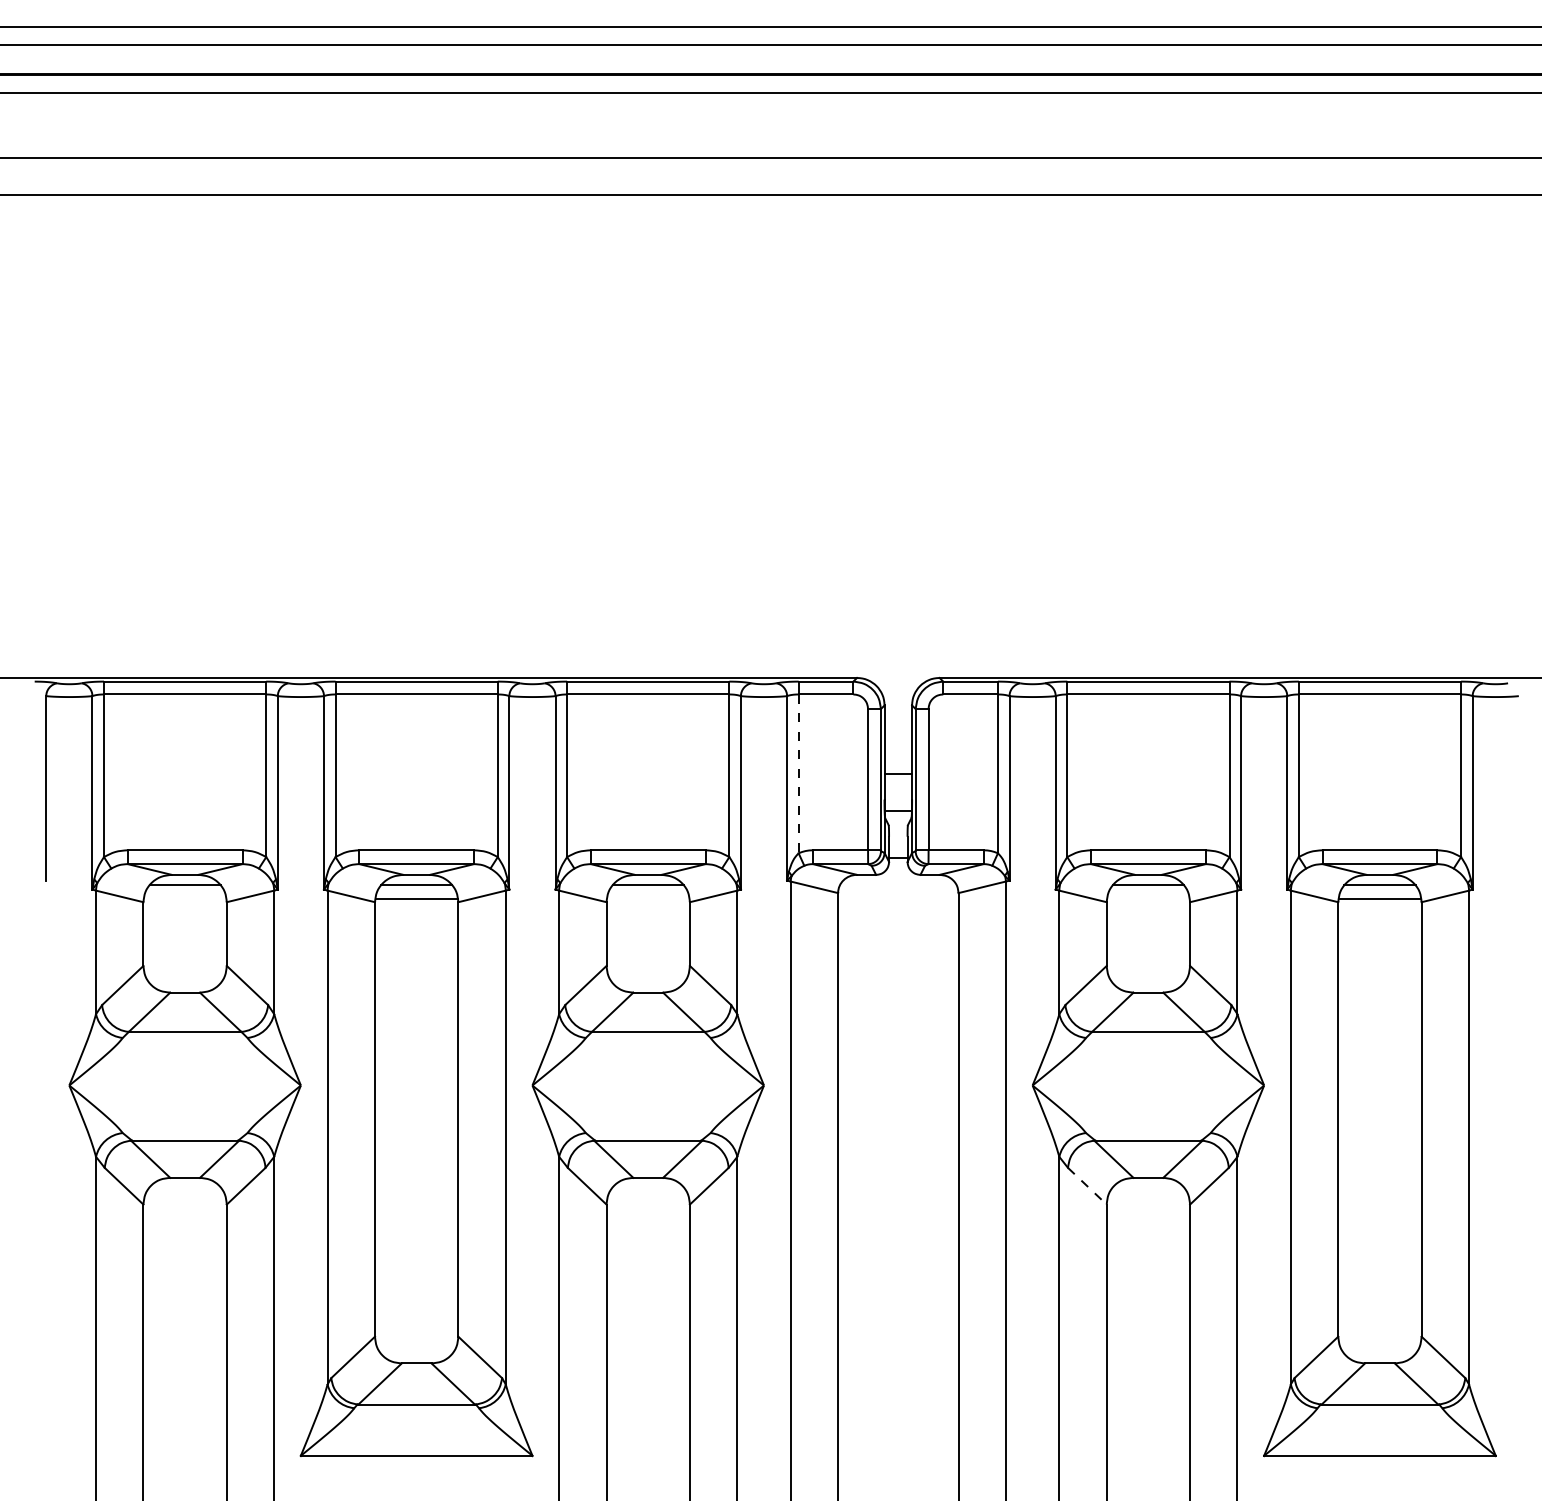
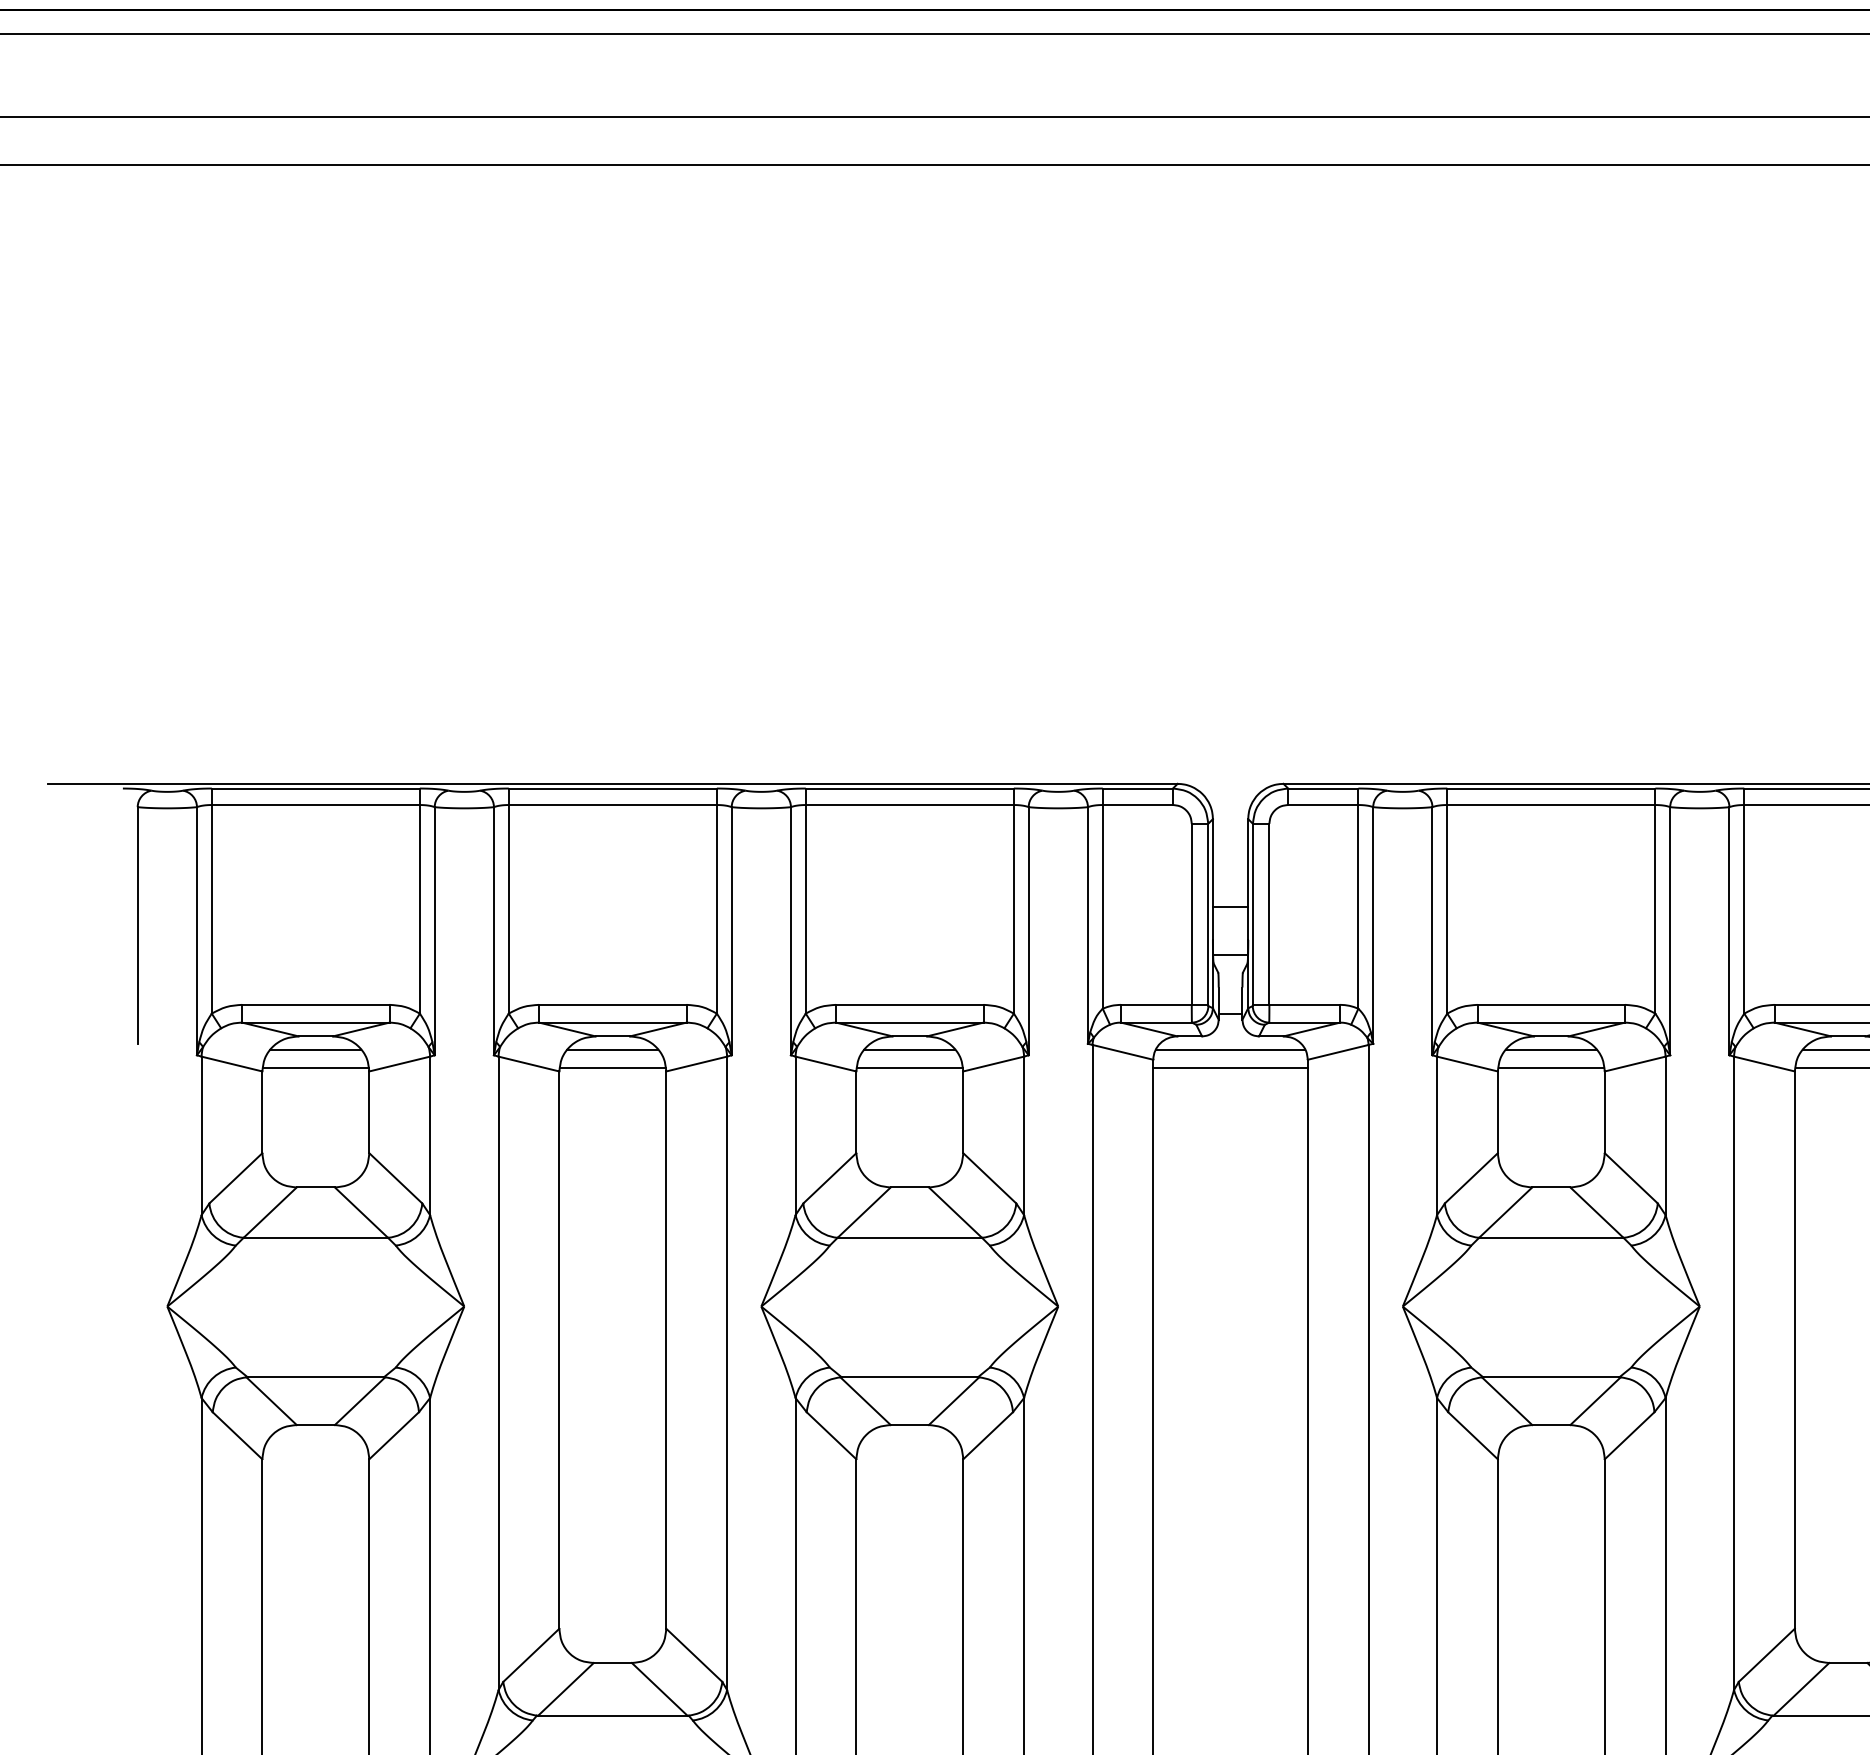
line: (798, 774) -> (1102, 907), dashed -> solid
line: (897, 885) -> (1229, 1050), added
line: (185, 899) -> (316, 1067), added
line: (648, 899) -> (910, 1067), added
line: (898, 899) -> (1230, 1067), added
line: (1148, 899) -> (1551, 1067), added
line: (1087, 1186) -> (1473, 1436), dashed -> solid

